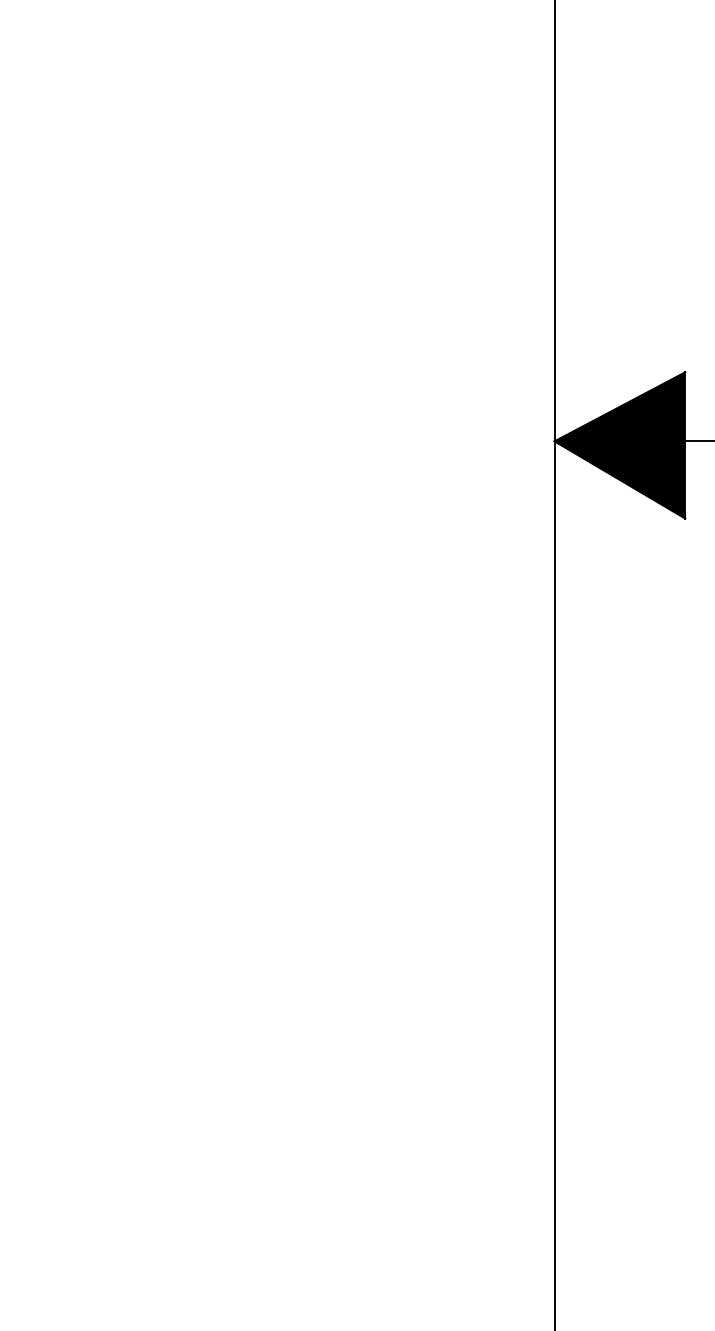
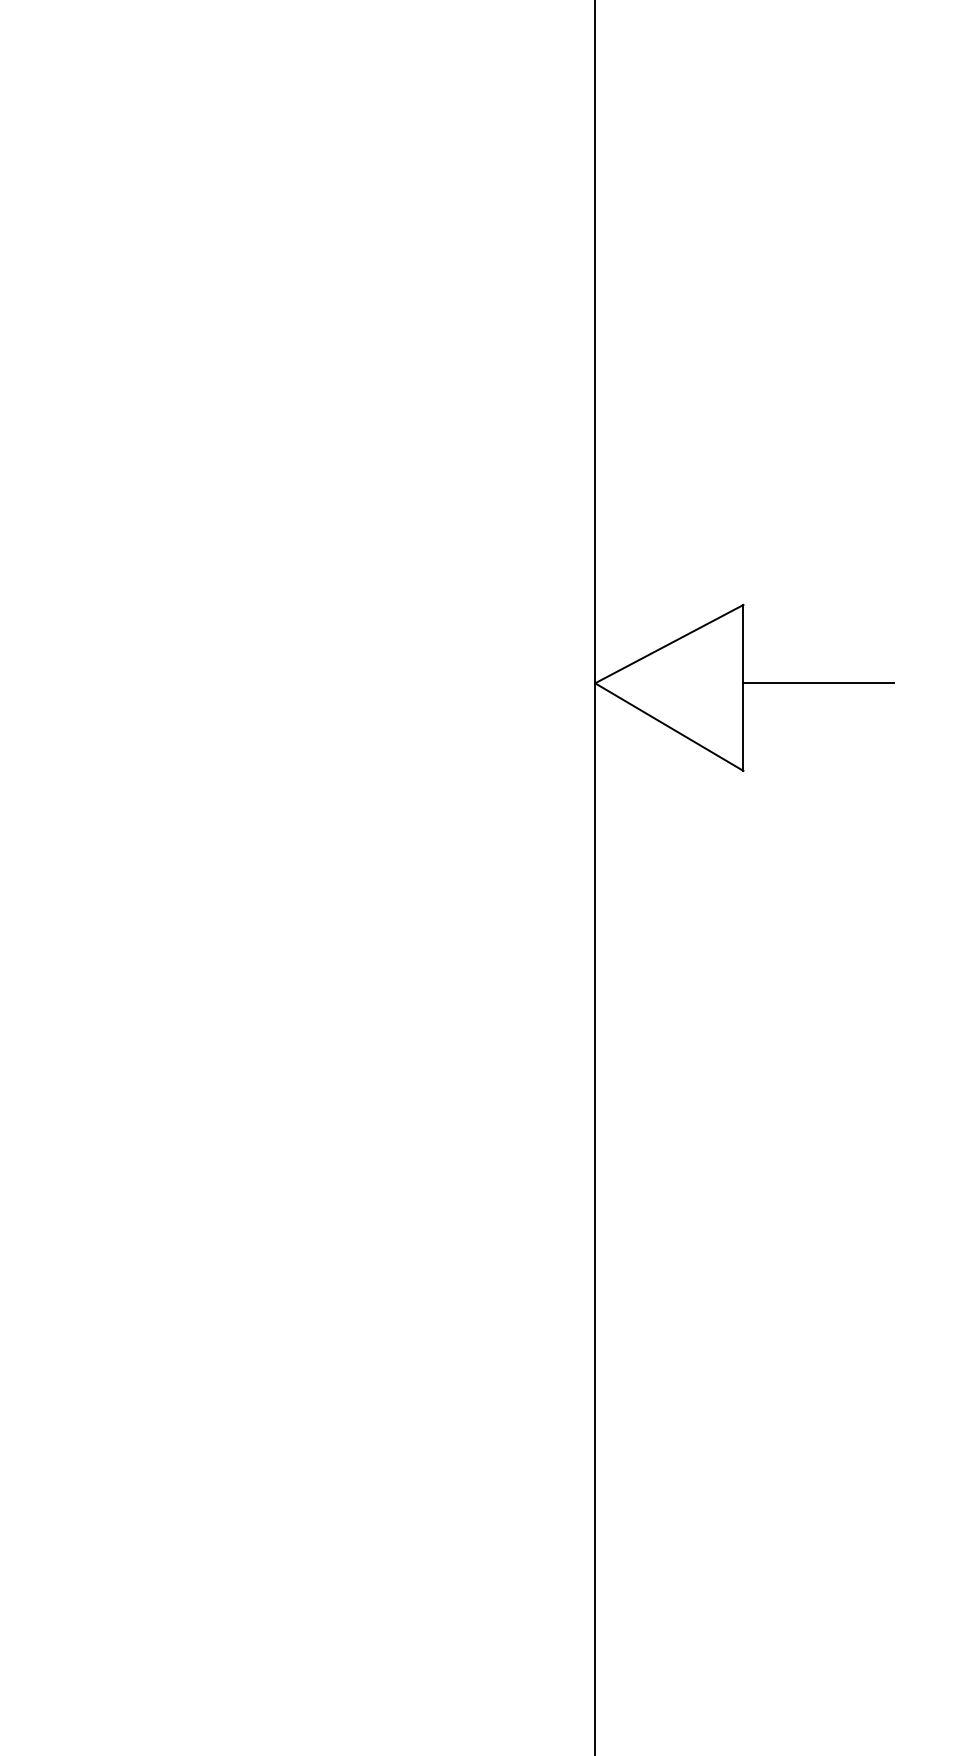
fill: (620, 445) -> (669, 687), removed

